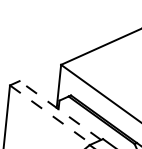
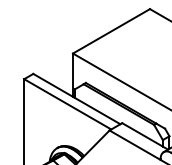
line: (60, 109) -> (76, 98), dashed -> solid
line: (51, 115) -> (68, 104), dashed -> solid

